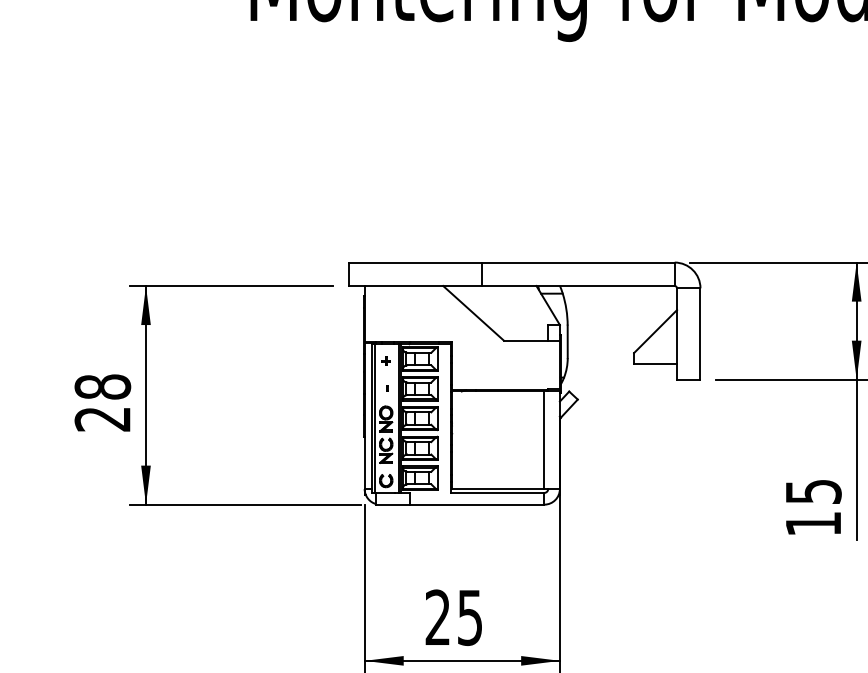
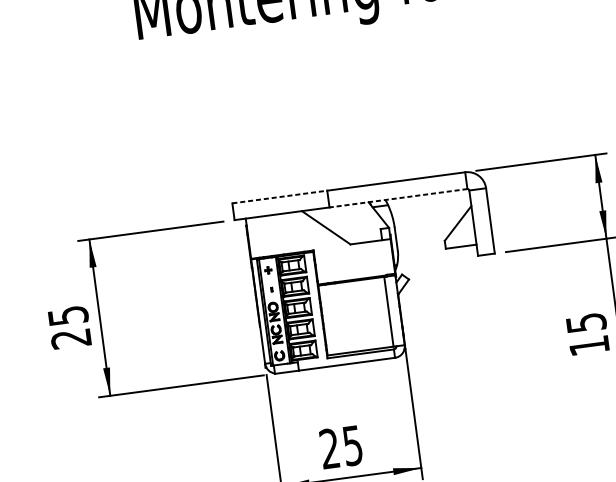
line: (415, 262) -> (279, 196), solid -> dashed
line: (577, 286) -> (397, 198), solid -> dashed
text: (102, 386) -> (67, 315), 28 -> 25

